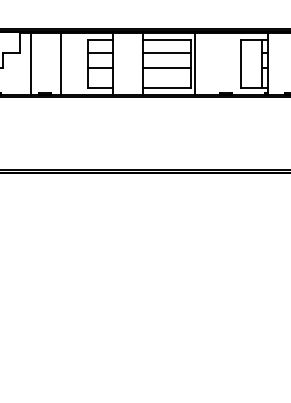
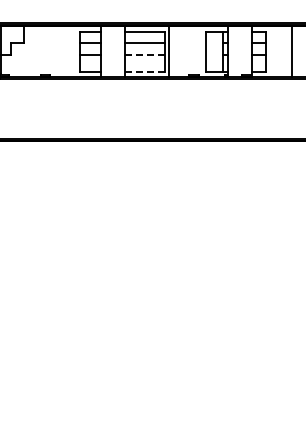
line: (30, 63) -> (33, 51), removed
line: (61, 63) -> (58, 51), removed
line: (167, 68) -> (145, 55), solid -> dashed
line: (167, 87) -> (145, 71), solid -> dashed

